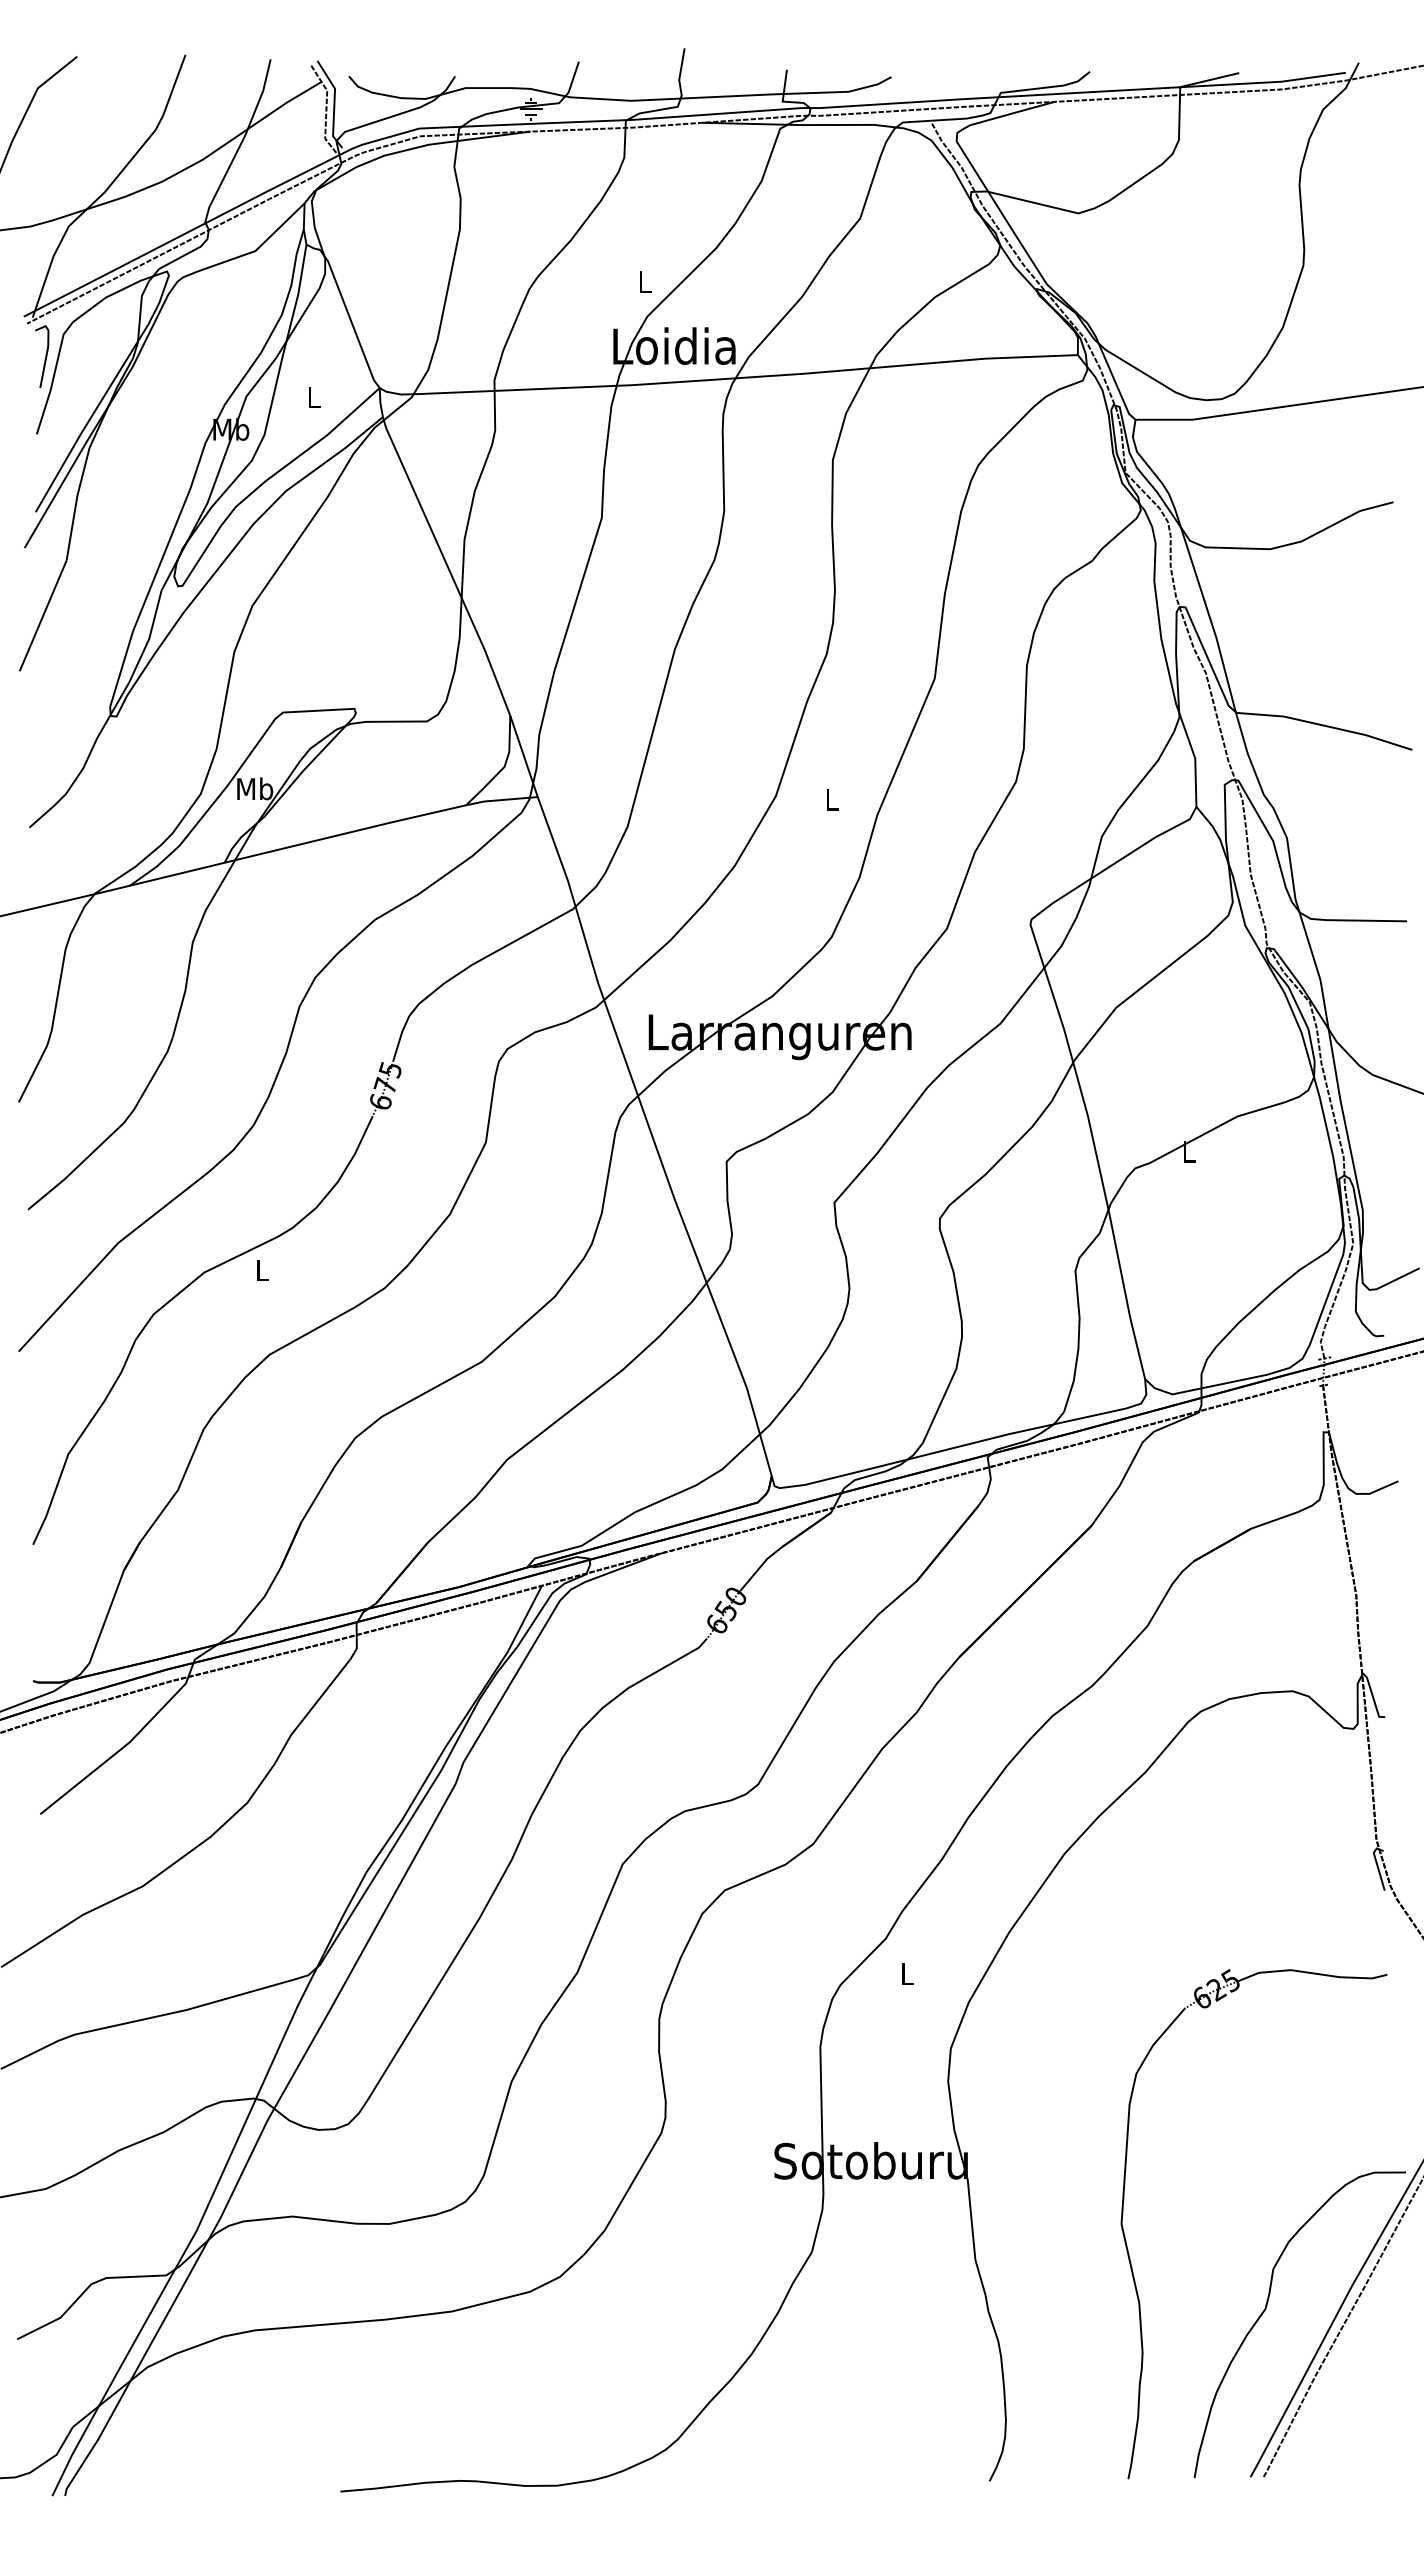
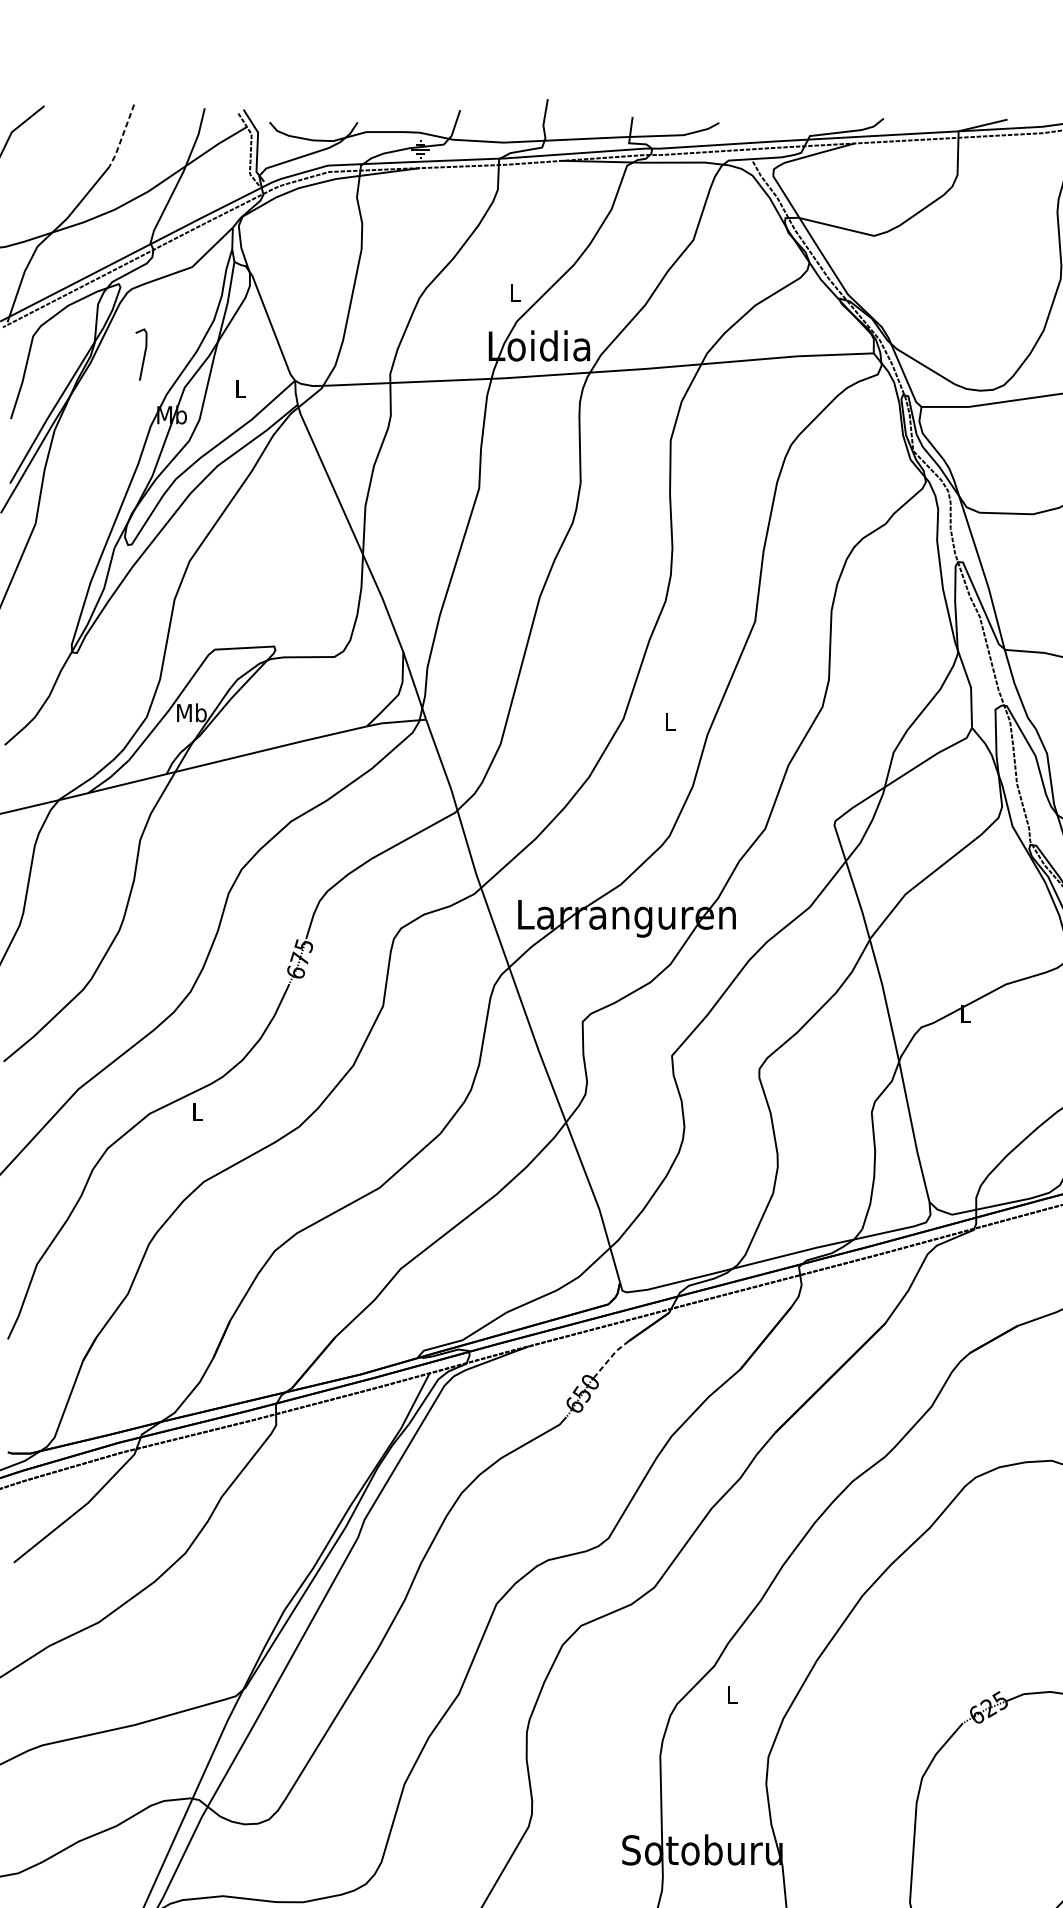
line: (171, 94) -> (122, 137), solid -> dashed
curve: (45, 356) -> (144, 354), moved
line: (760, 1566) -> (610, 1357), solid -> dashed

